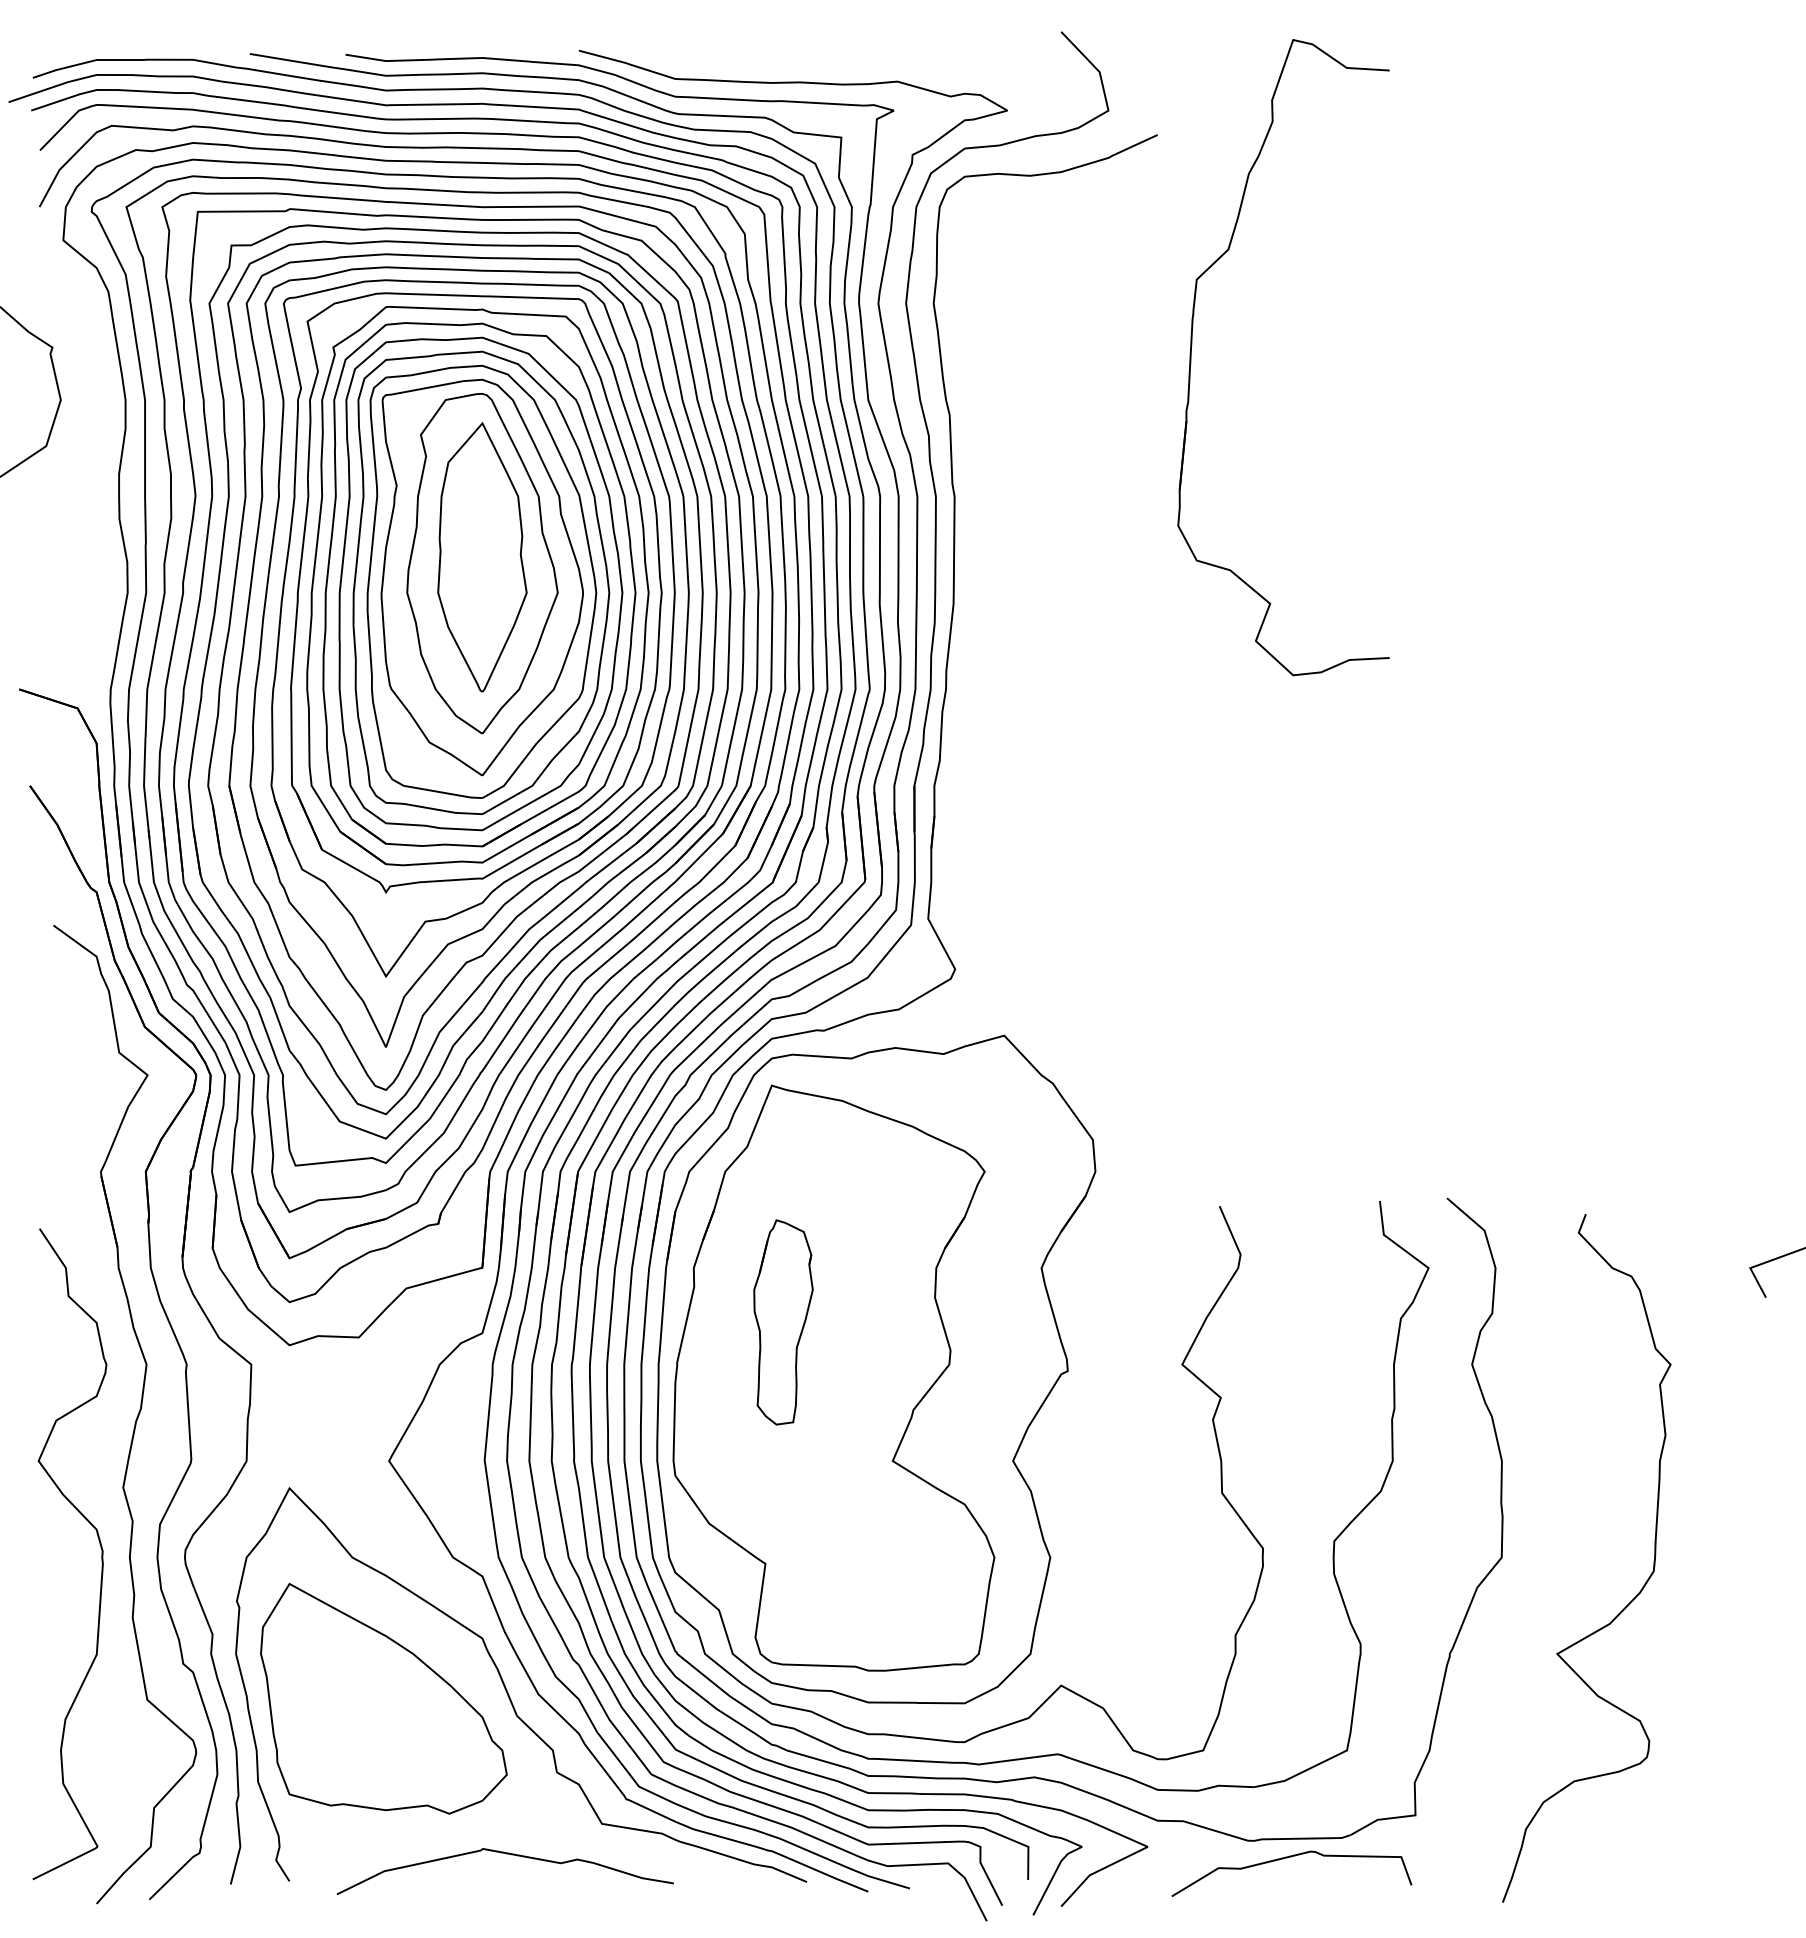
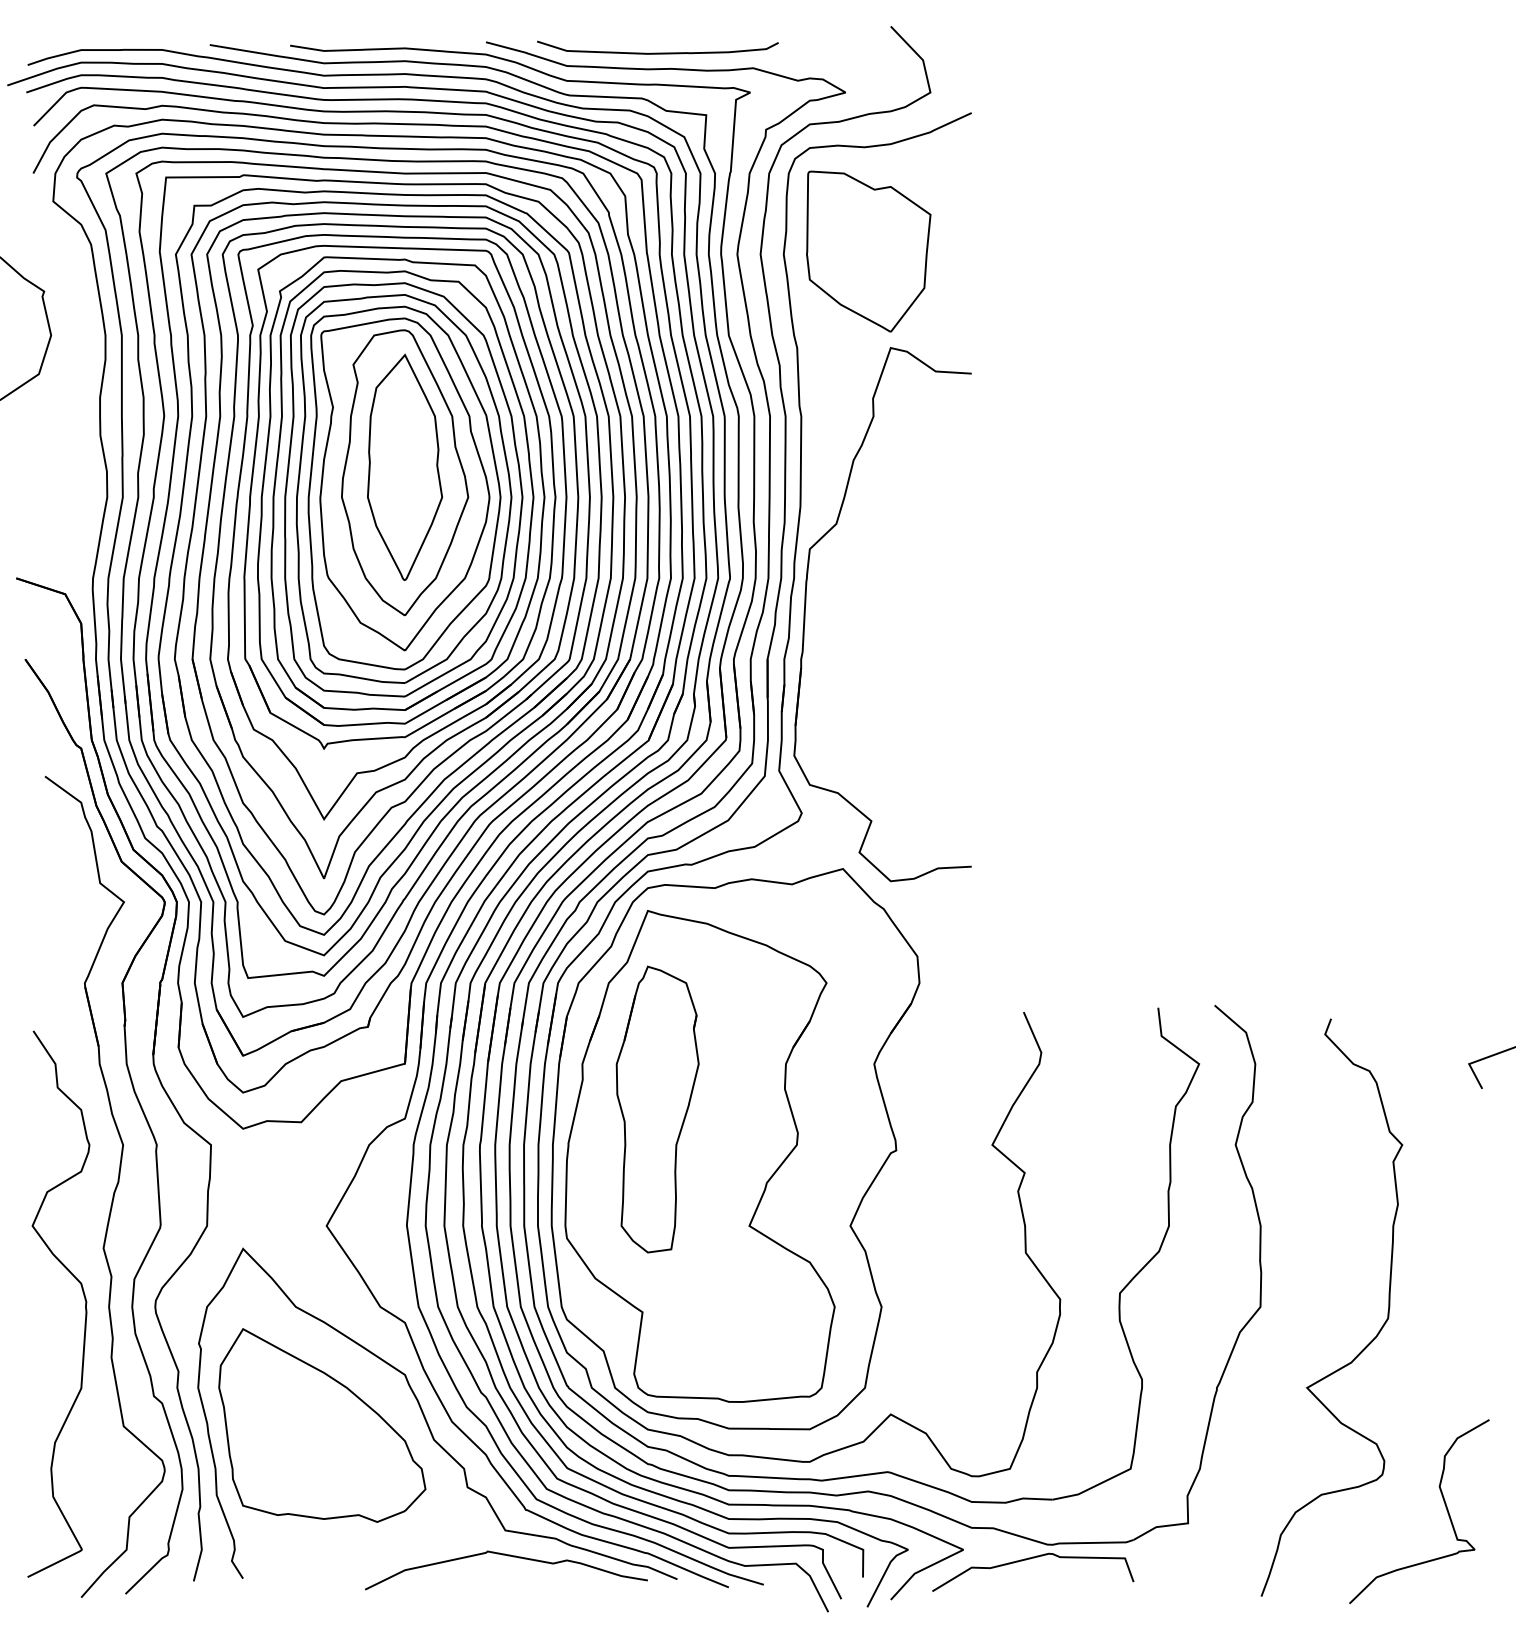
curve: (783, 63) -> (657, 53), added
part: (1034, 299) -> (868, 251), added
part: (1192, 345) -> (806, 604), moved
part: (783, 1322) -> (657, 1109), size x1.67
curve: (1720, 1791) -> (1444, 1503), added
curve: (506, 1854) -> (507, 1556), moved
curve: (1287, 1858) -> (1029, 1559), moved

